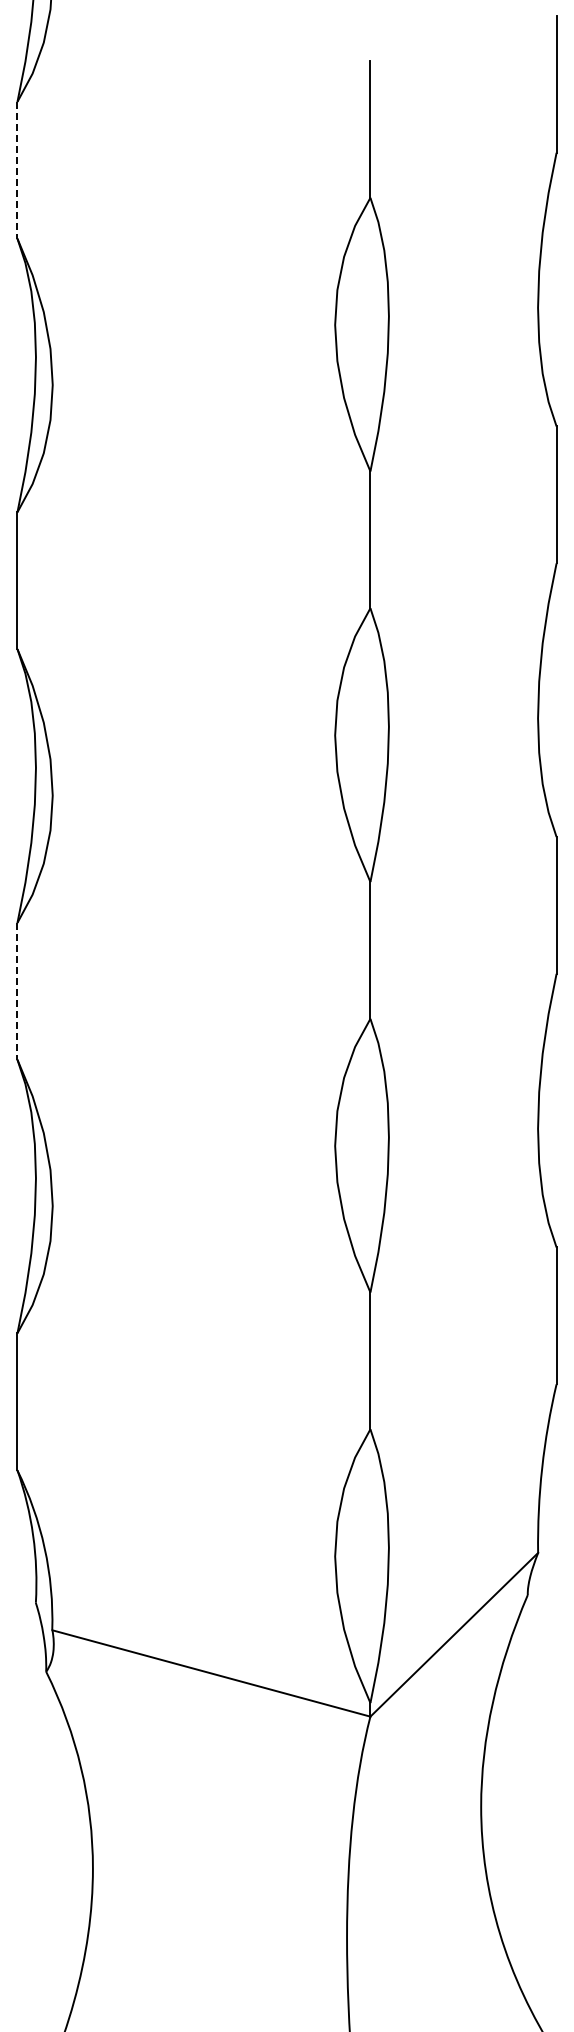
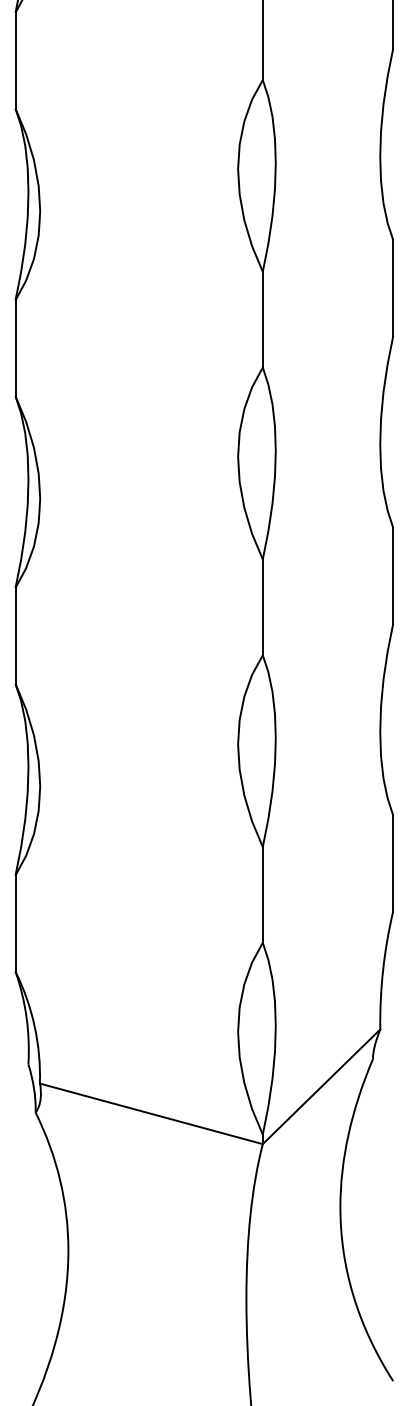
line: (17, 170) -> (15, 60), dashed -> solid
line: (17, 991) -> (15, 636), dashed -> solid

